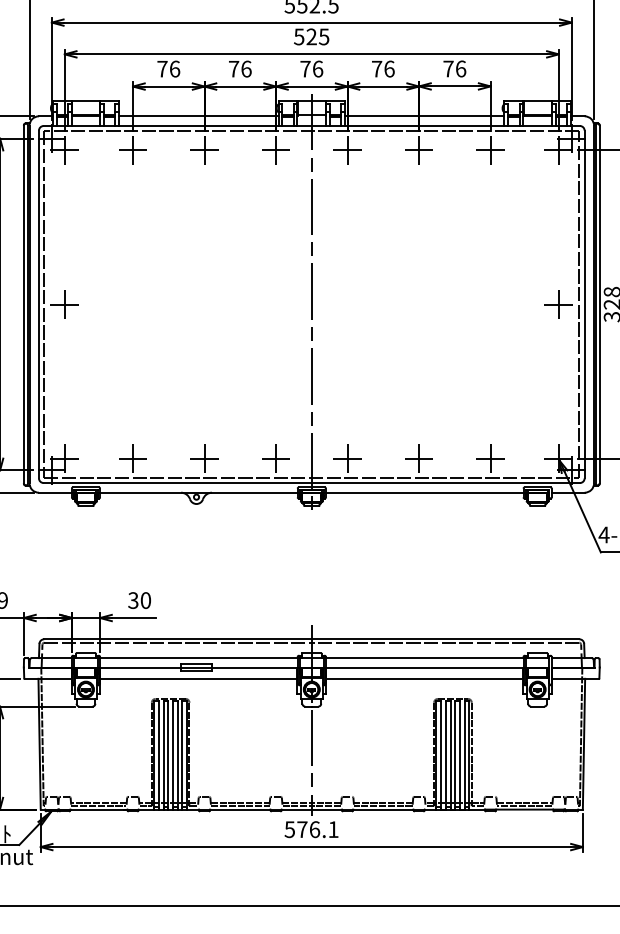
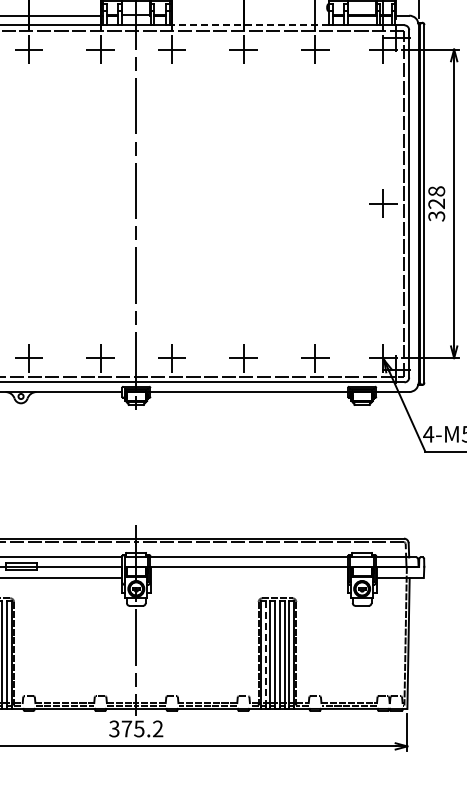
line: (424, 116) -> (249, 15), removed
line: (424, 126) -> (249, 25), solid -> dashed
line: (424, 678) -> (249, 577), removed
line: (441, 756) -> (266, 655), solid -> dashed
text: (311, 829) -> (136, 728), 576.1 -> 375.2

